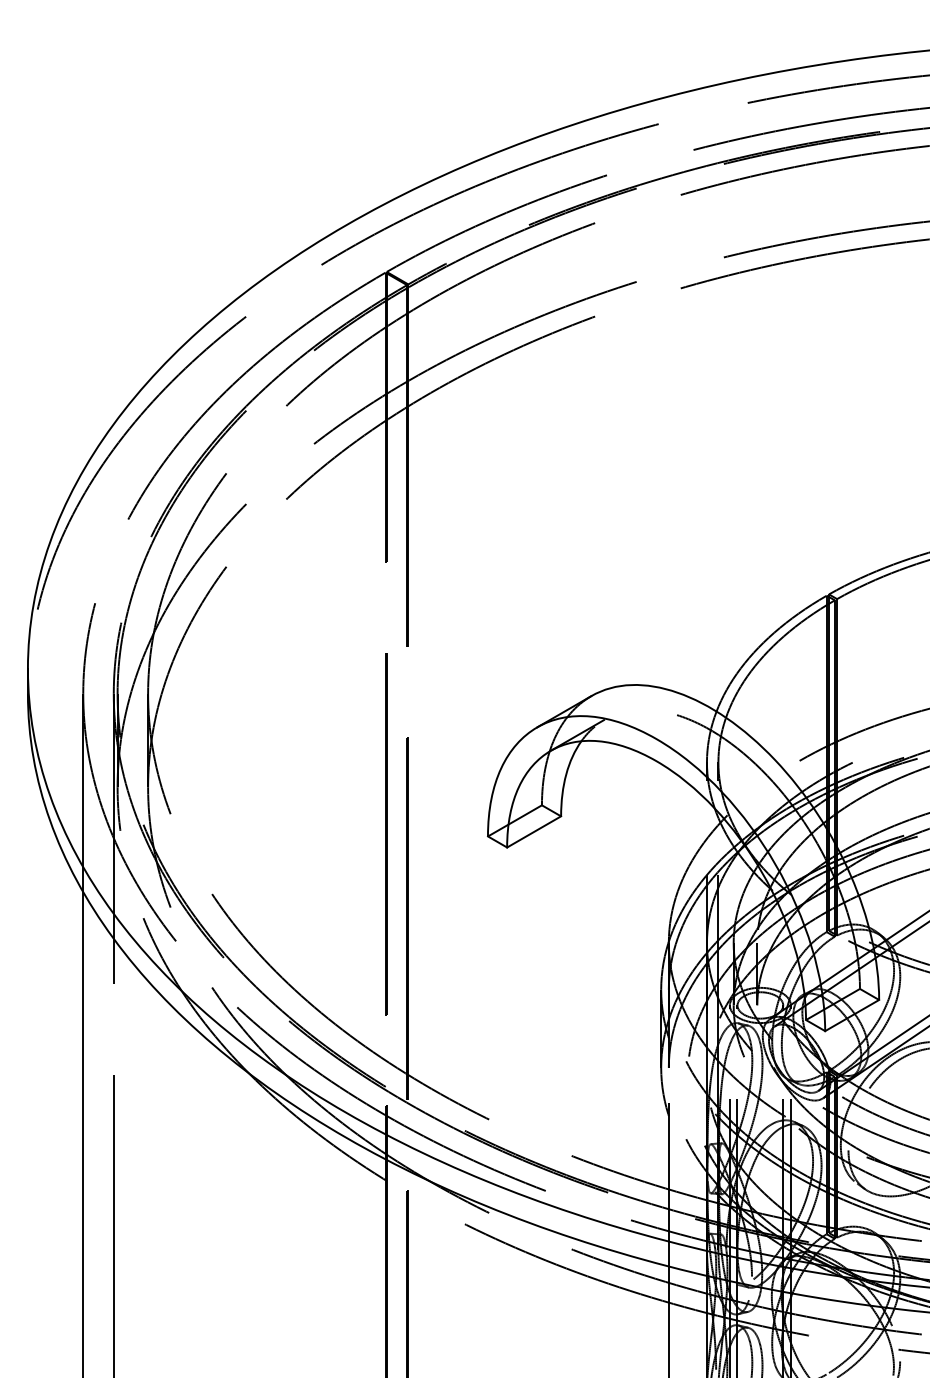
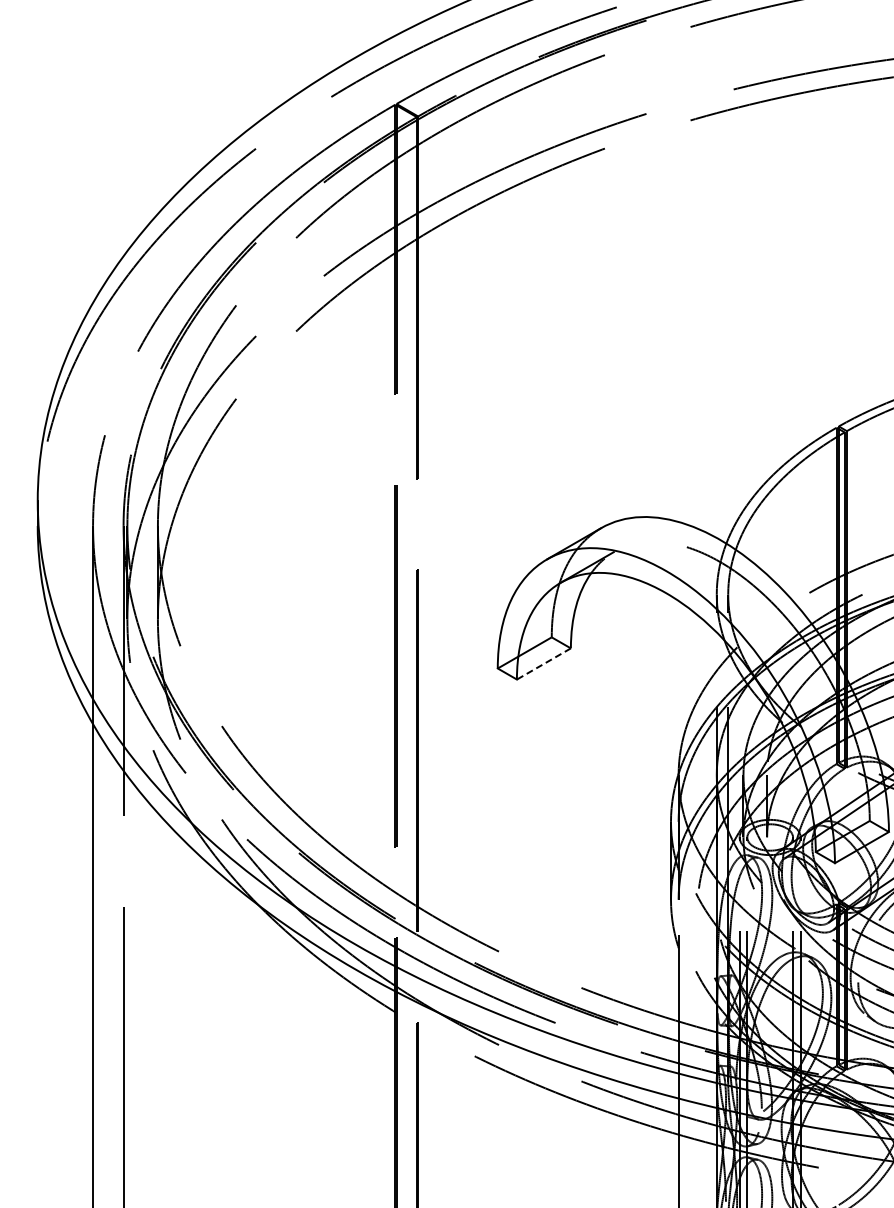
line: (533, 832) -> (543, 664), solid -> dashed

